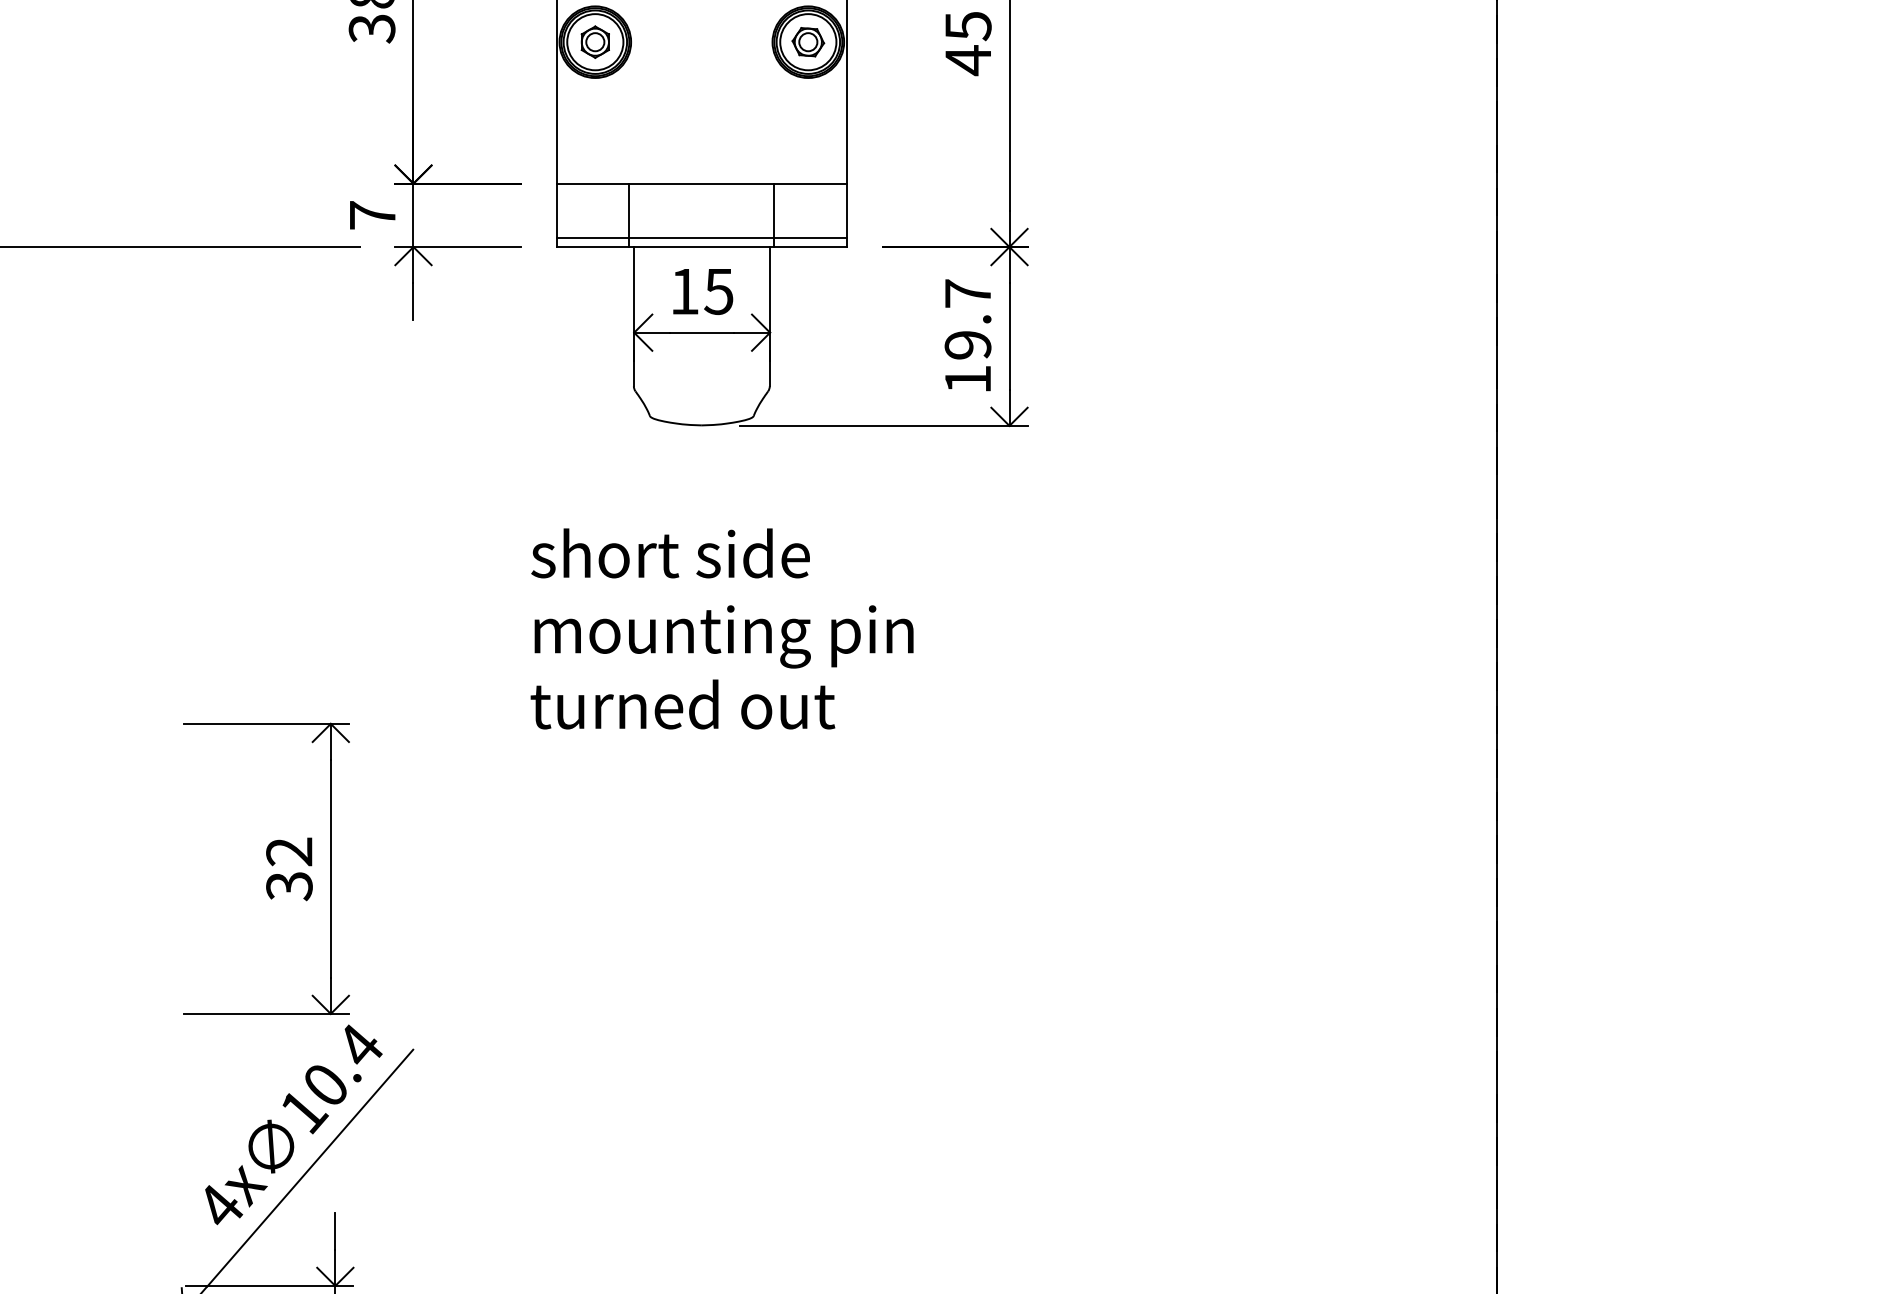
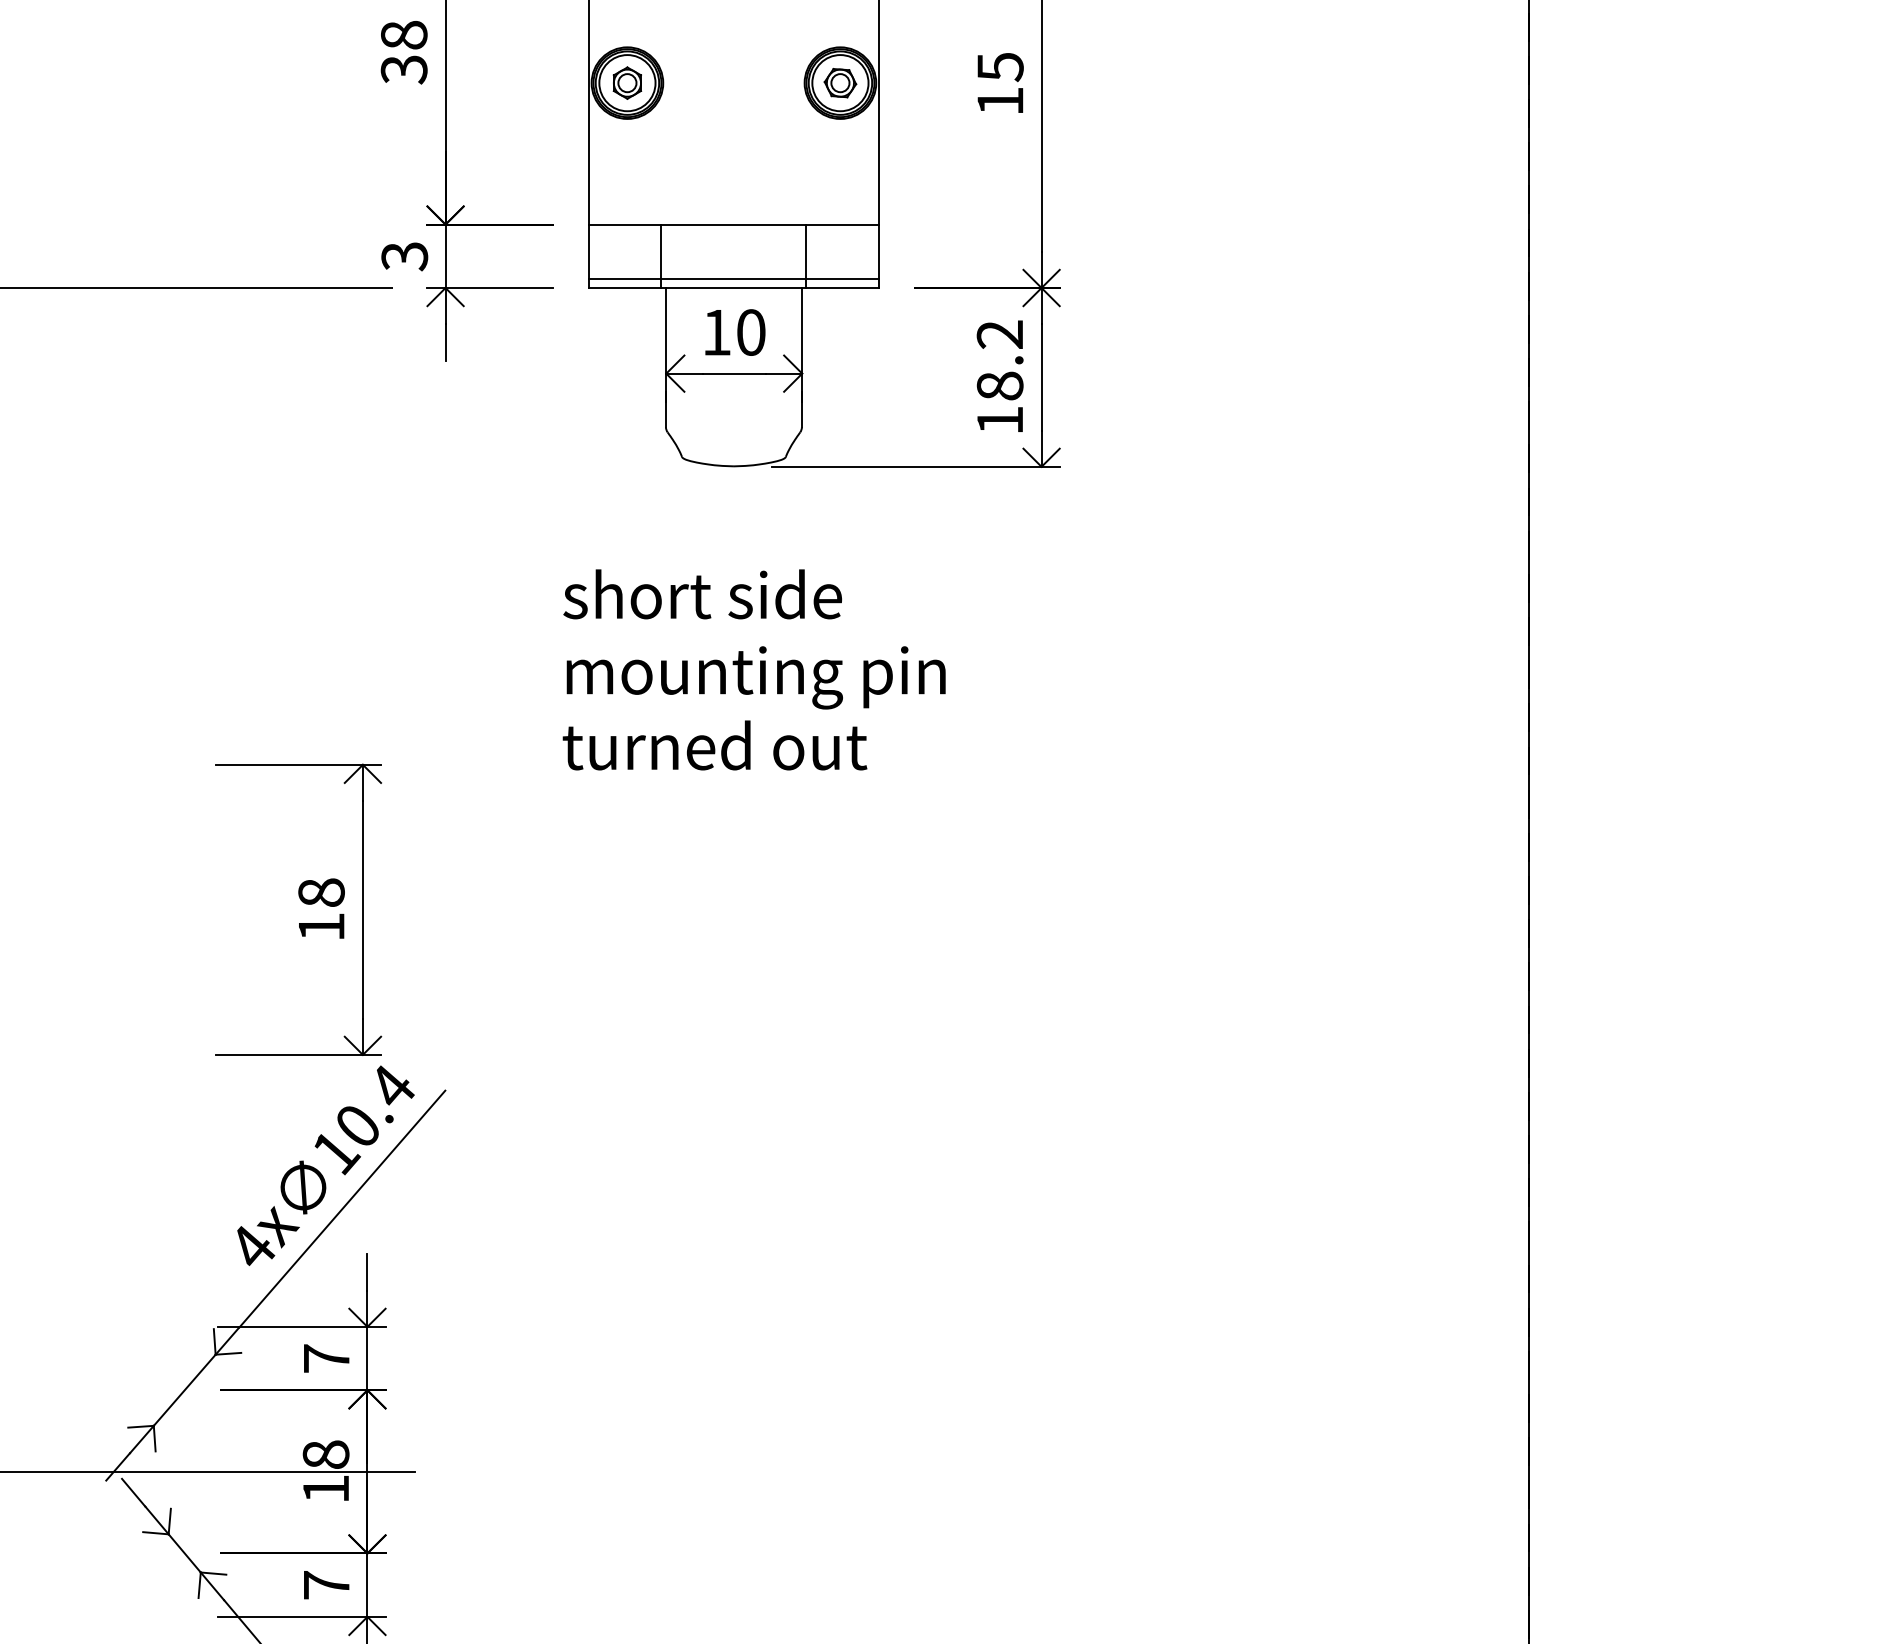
text: (968, 60) -> (1000, 101), 45 -> 15
text: (372, 215) -> (404, 256), 7 -> 3
text: (718, 291) -> (750, 332), 15 -> 10
text: (967, 319) -> (999, 360), 19.7 -> 18.2
text: (289, 869) -> (321, 910), 32 -> 18

